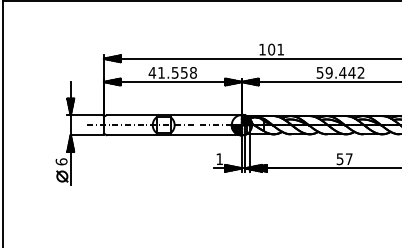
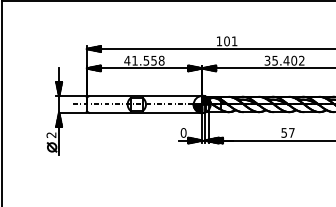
text: (336, 72) -> (281, 60), 59.442 -> 35.402
text: (219, 158) -> (183, 132), 1 -> 0
text: (61, 162) -> (51, 135), 6 -> 2

